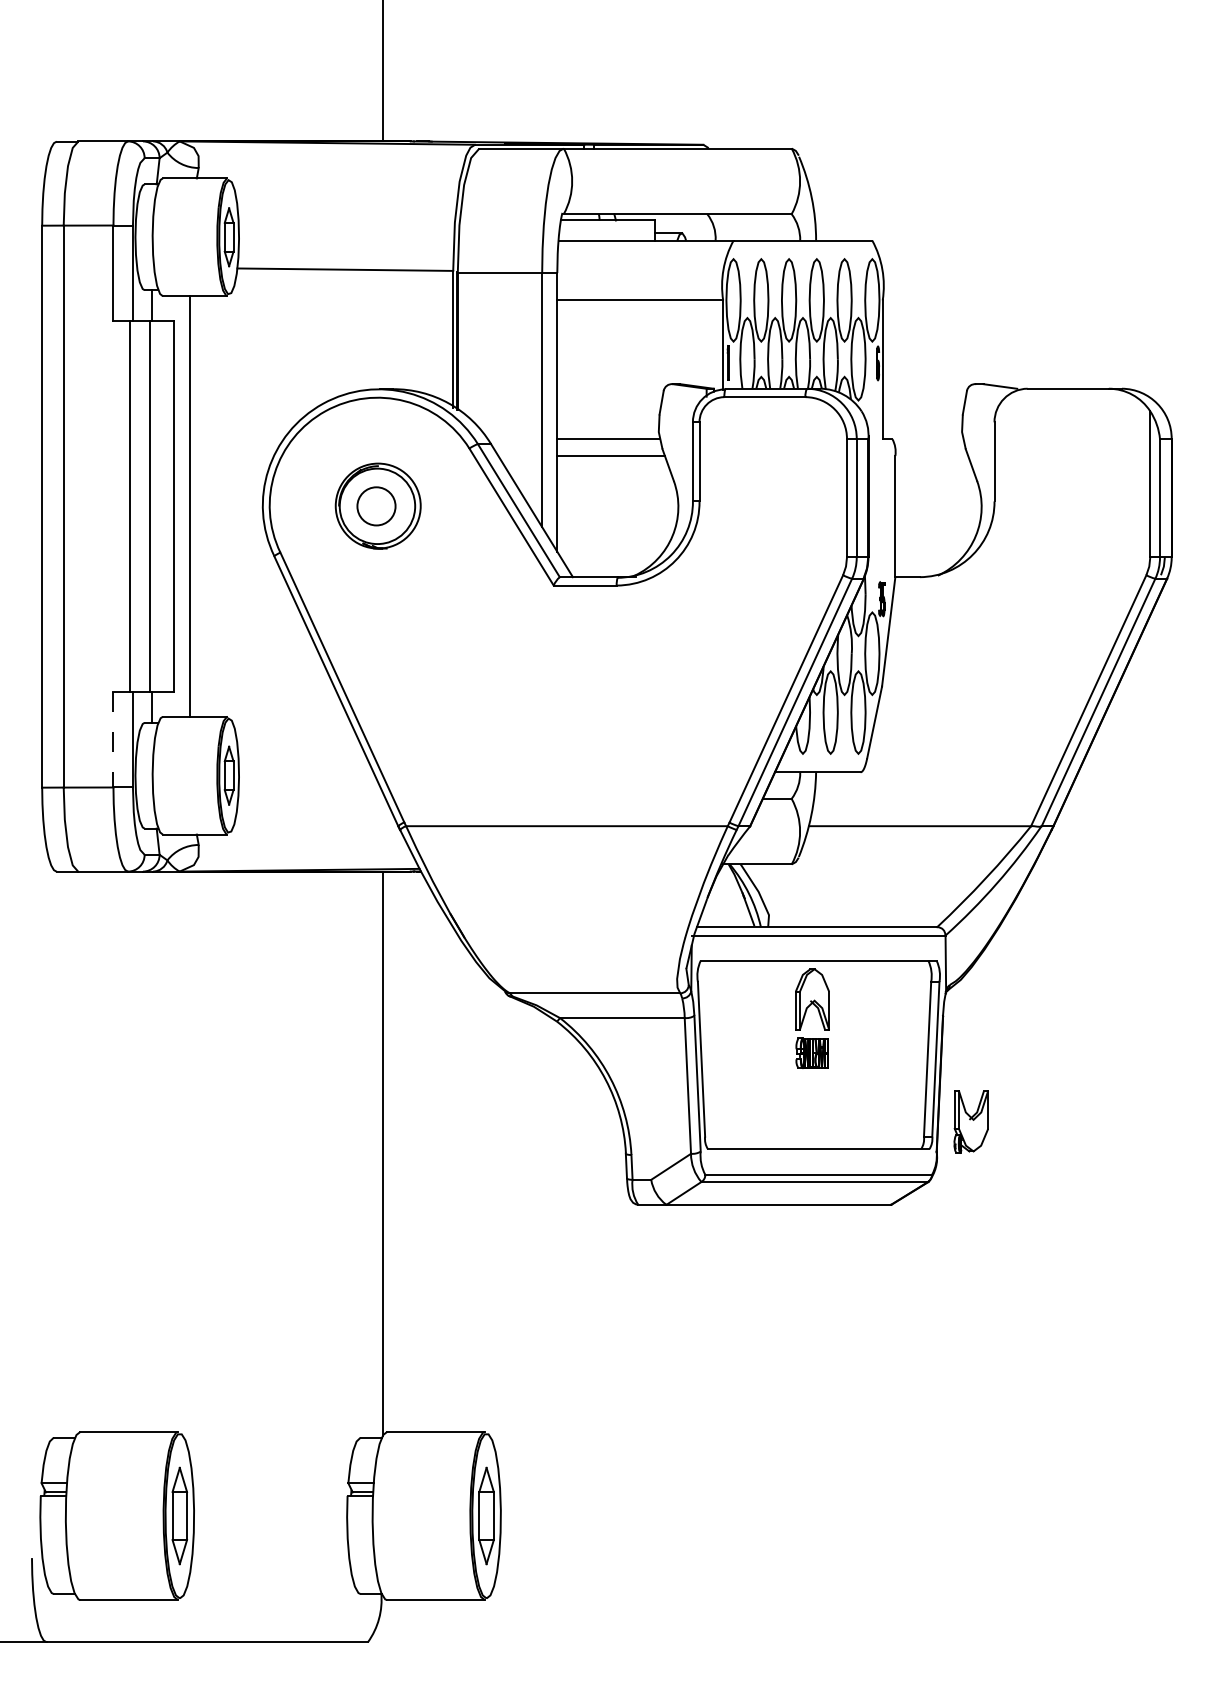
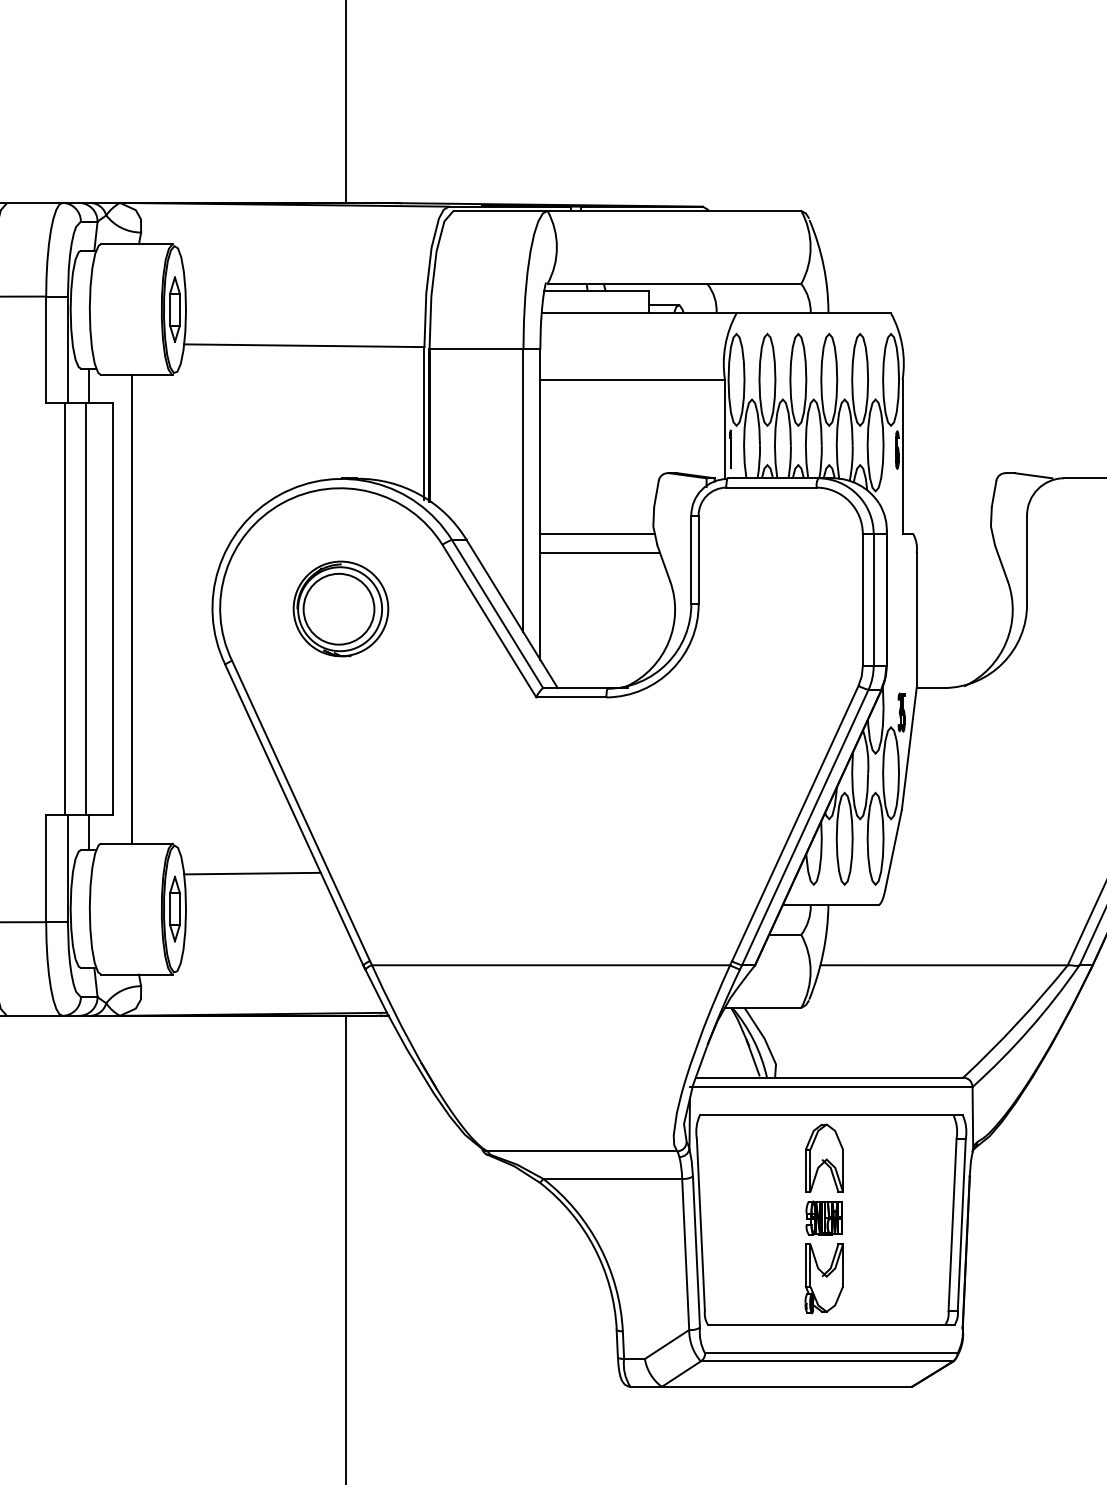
circle: (376, 506) -> (339, 609), size x1.67
line: (113, 739) -> (46, 868), dashed -> solid
line: (298, 743) -> (252, 873), added
part: (970, 1121) -> (823, 1278), moved

